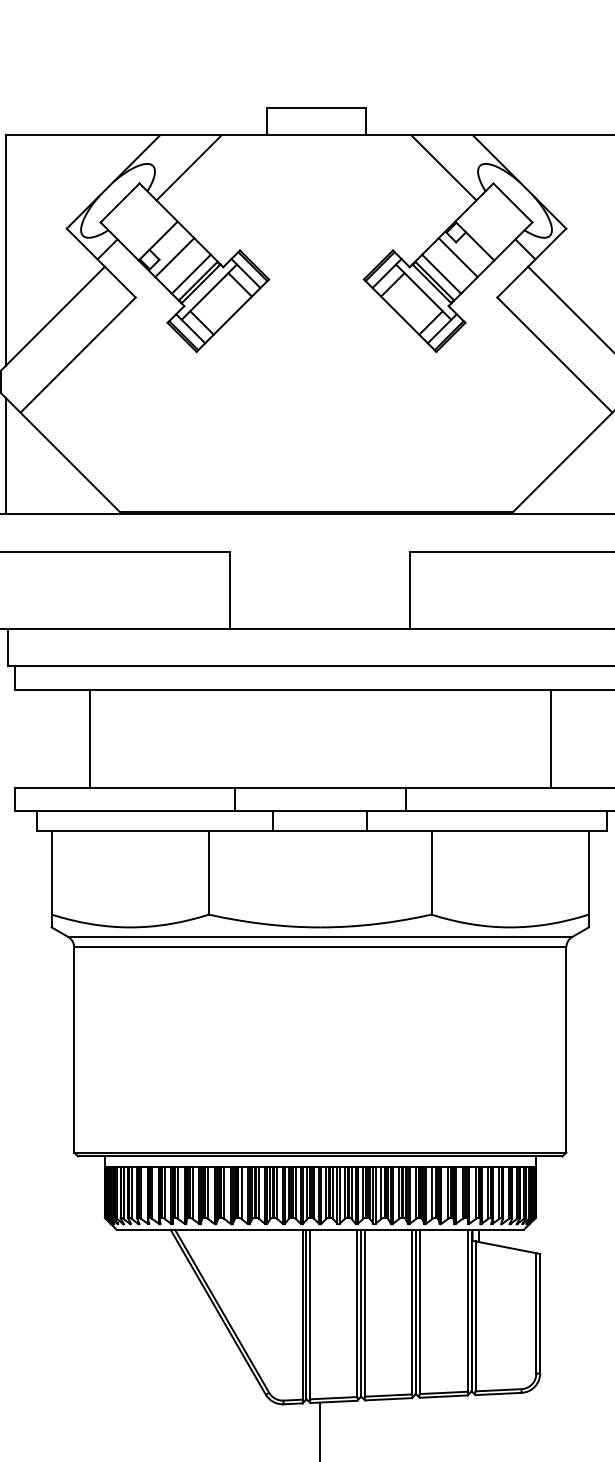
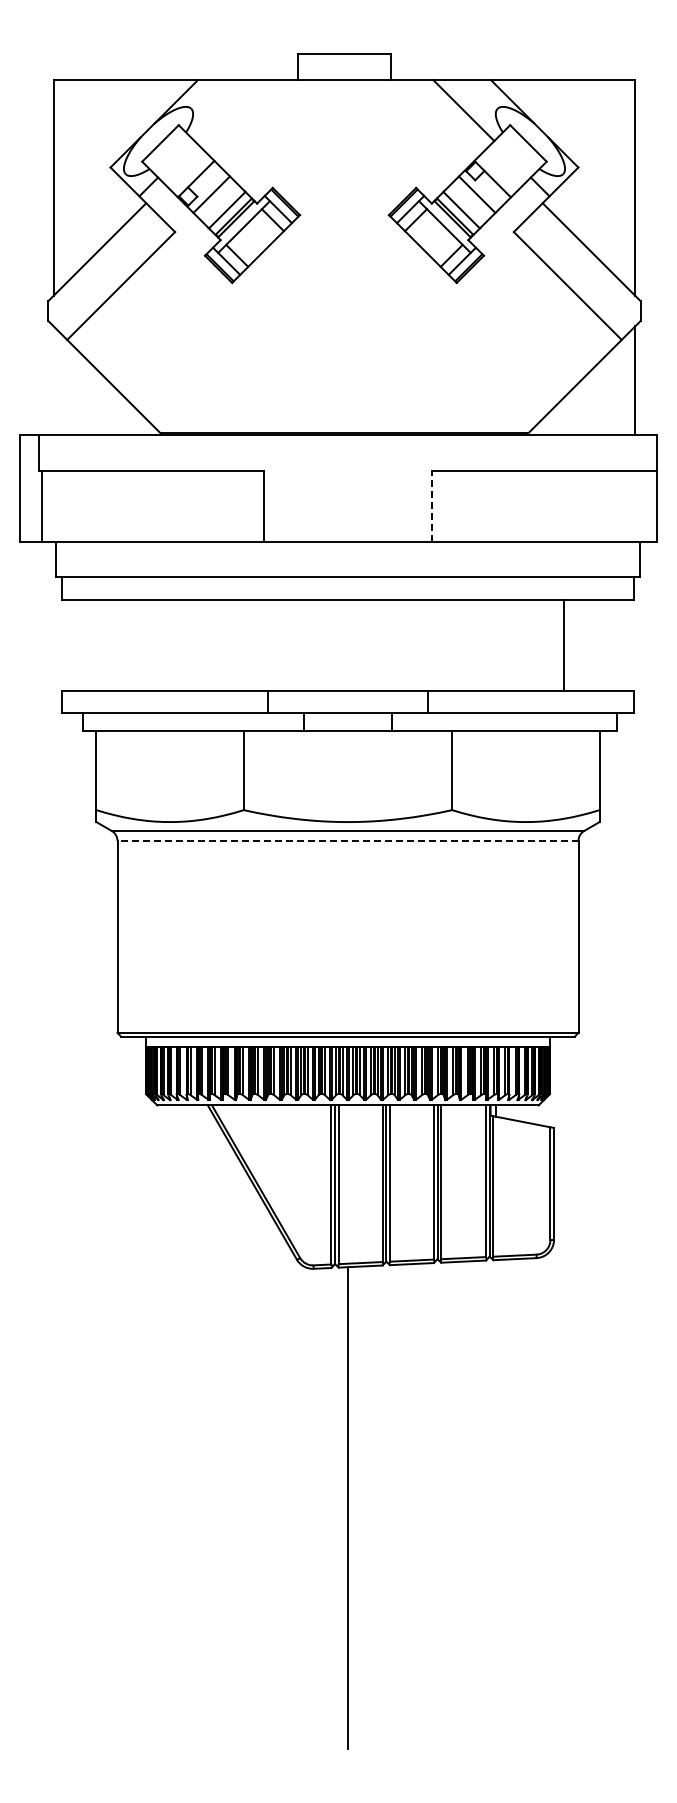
line: (188, 167) -> (224, 110), removed
line: (5, 456) -> (53, 380), removed
line: (410, 590) -> (432, 506), solid -> dashed
line: (90, 738) -> (132, 645), removed
line: (320, 947) -> (348, 840), solid -> dashed

